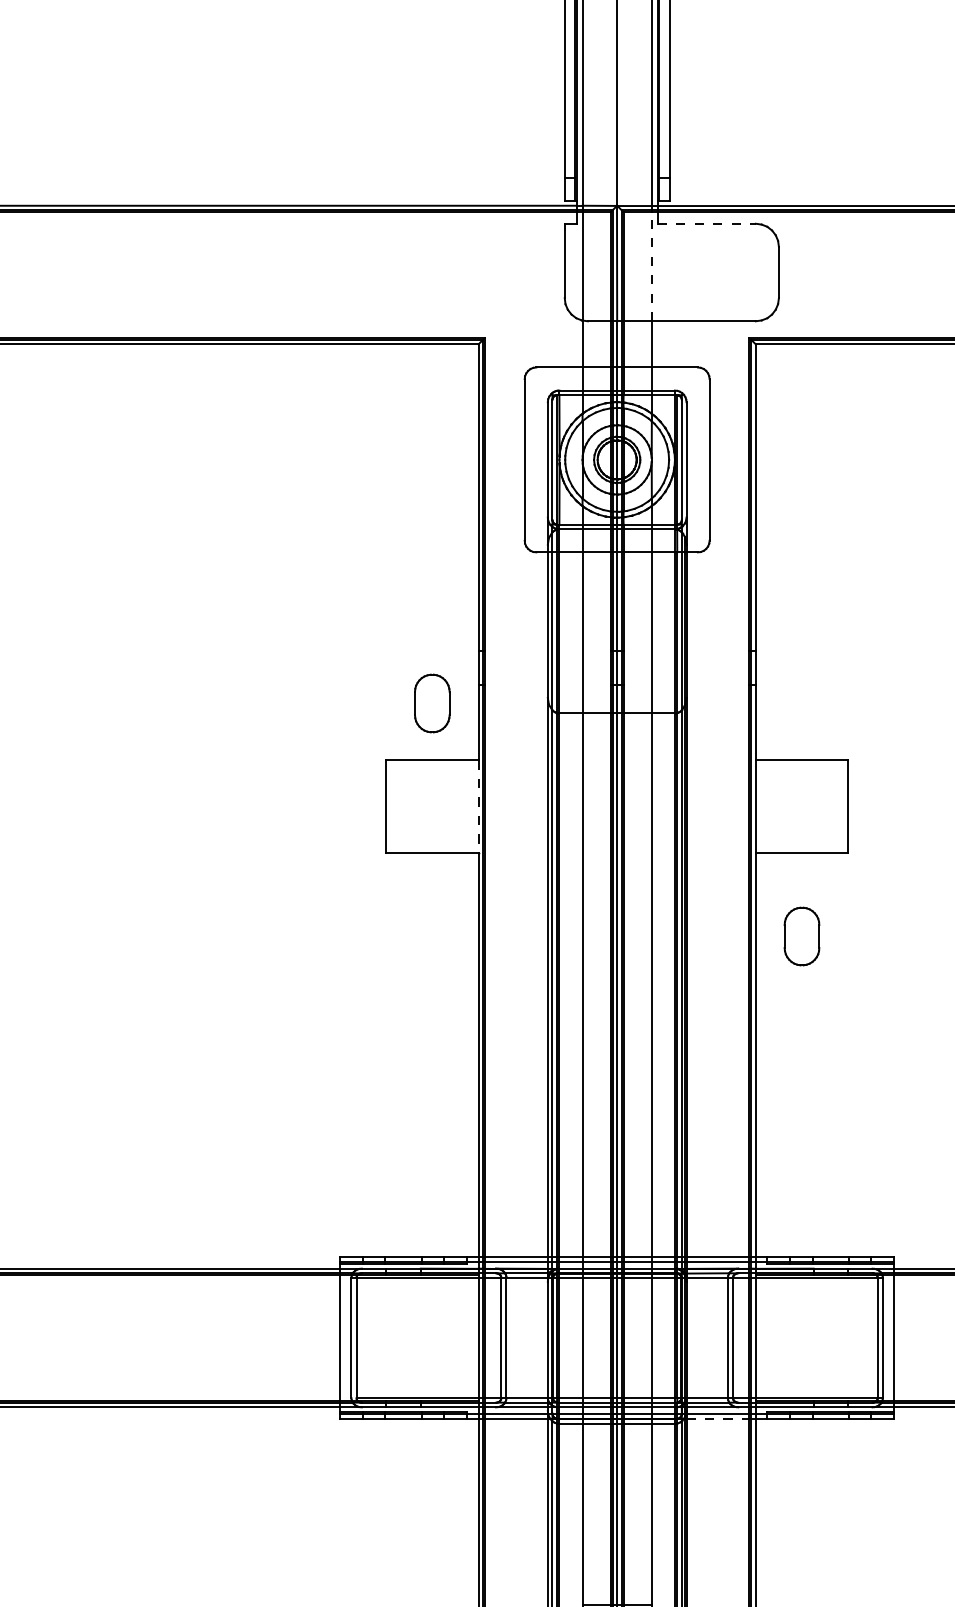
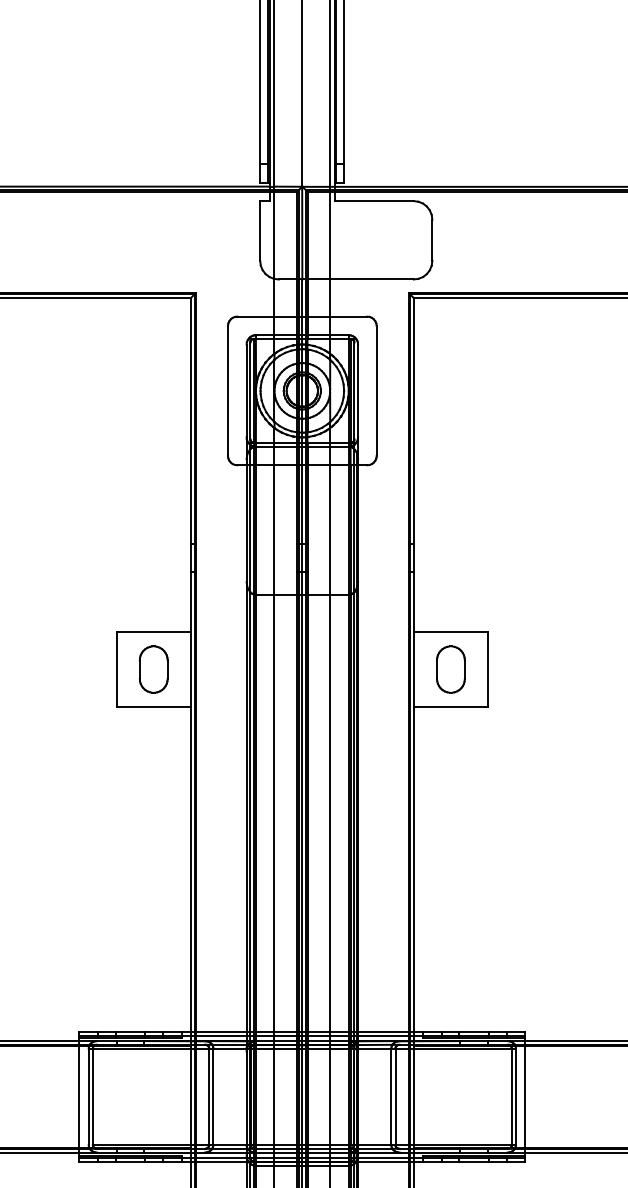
line: (707, 223) -> (374, 200), dashed -> solid
line: (651, 266) -> (329, 235), dashed -> solid
part: (432, 703) -> (153, 669), moved
line: (478, 807) -> (190, 670), dashed -> solid
part: (801, 936) -> (450, 669), moved
line: (718, 1418) -> (383, 1161), dashed -> solid

